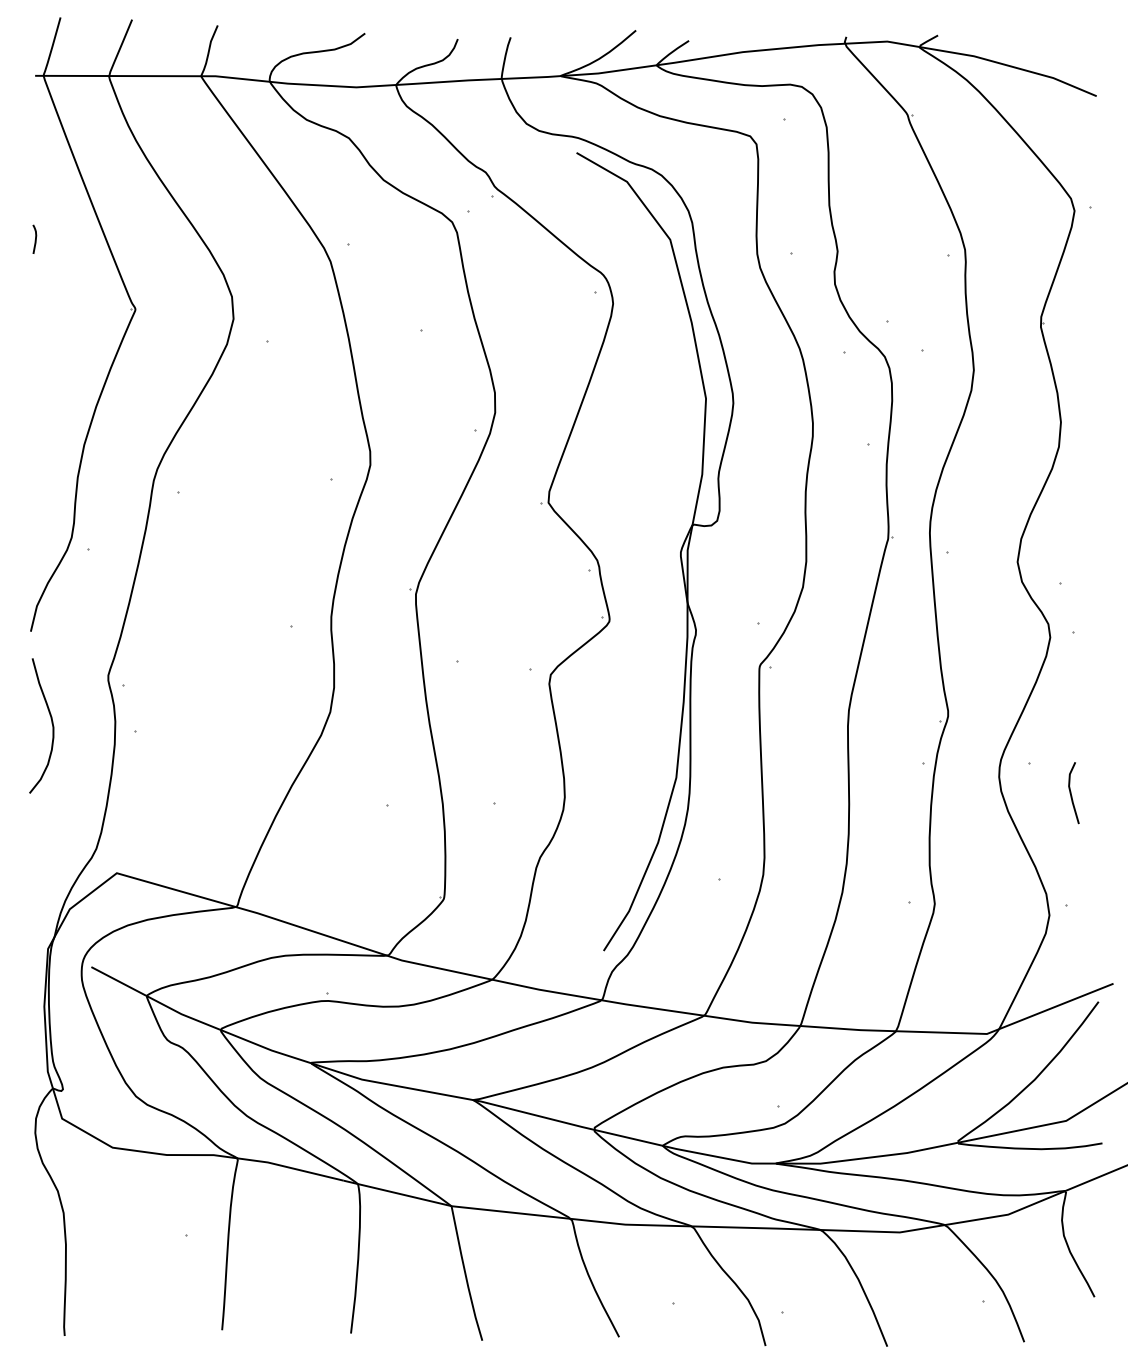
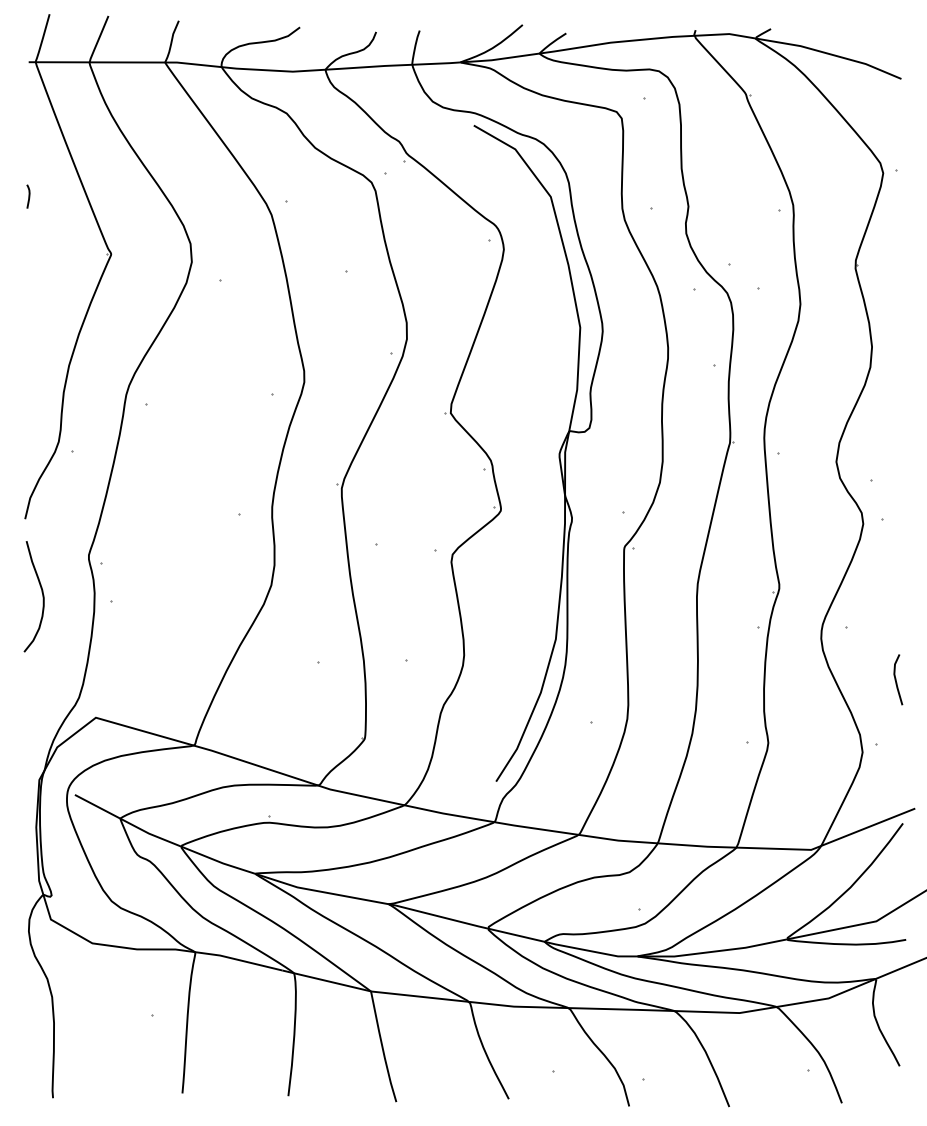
line: (1071, 793) -> (896, 680), moved

